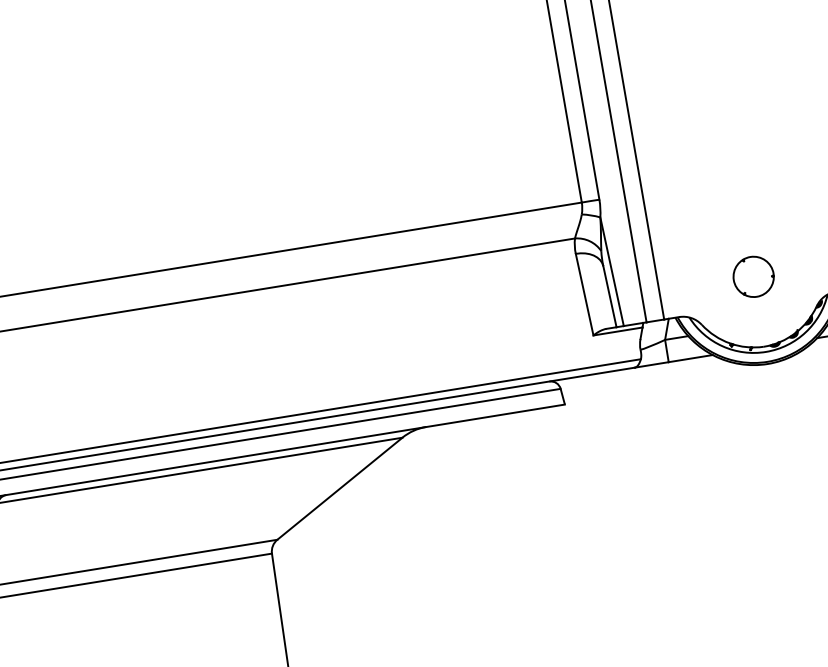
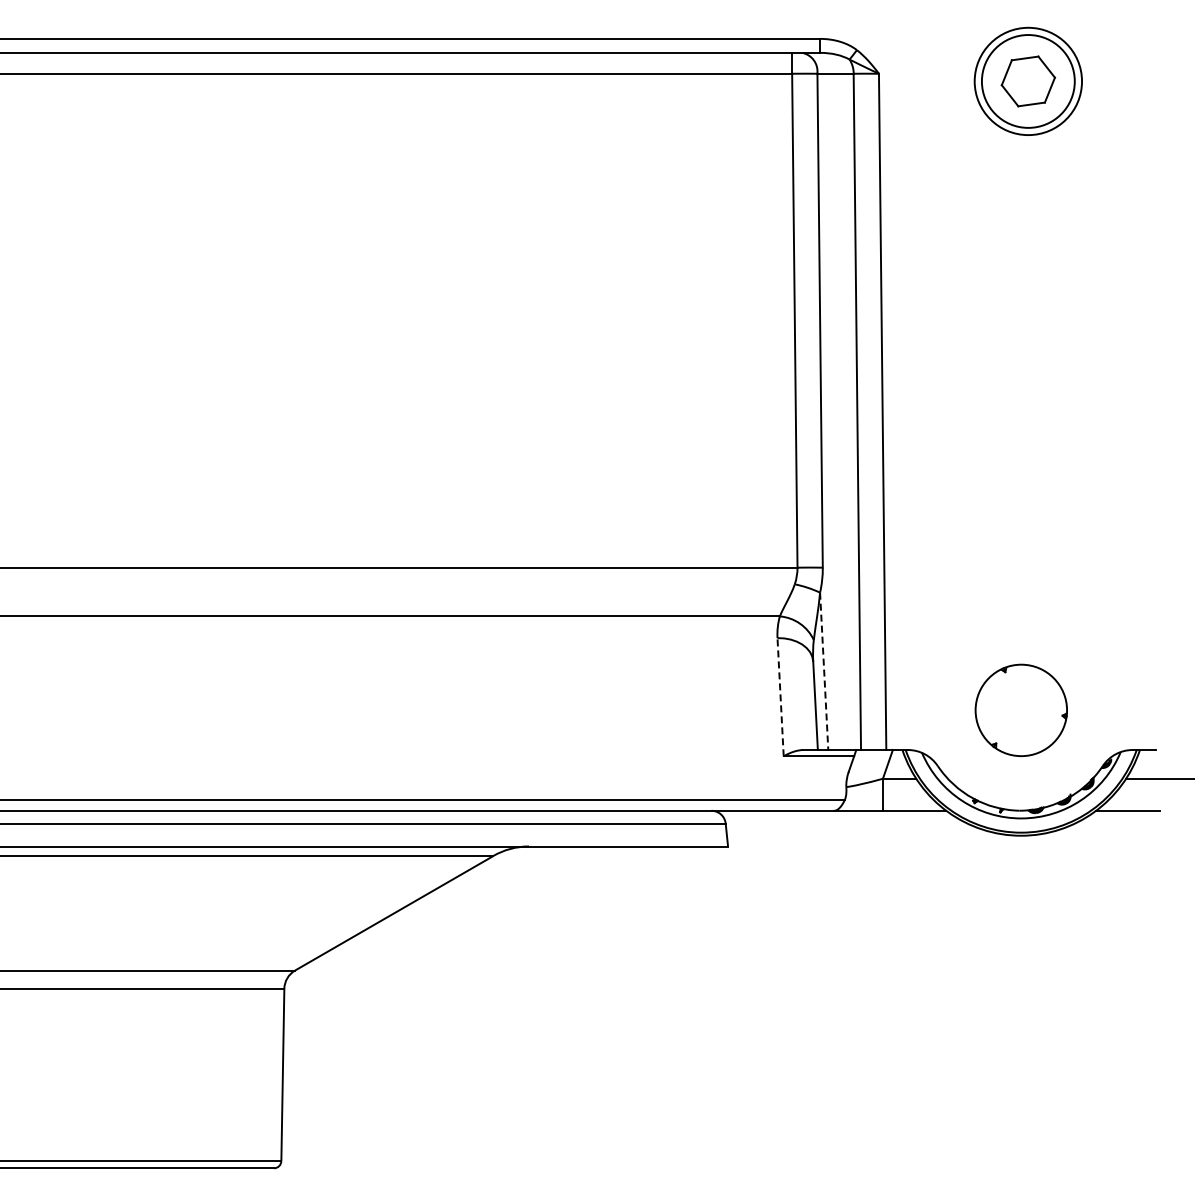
line: (612, 271) -> (824, 671), solid -> dashed
part: (753, 276) -> (1020, 710), size x1.6
line: (584, 294) -> (780, 696), solid -> dashed

